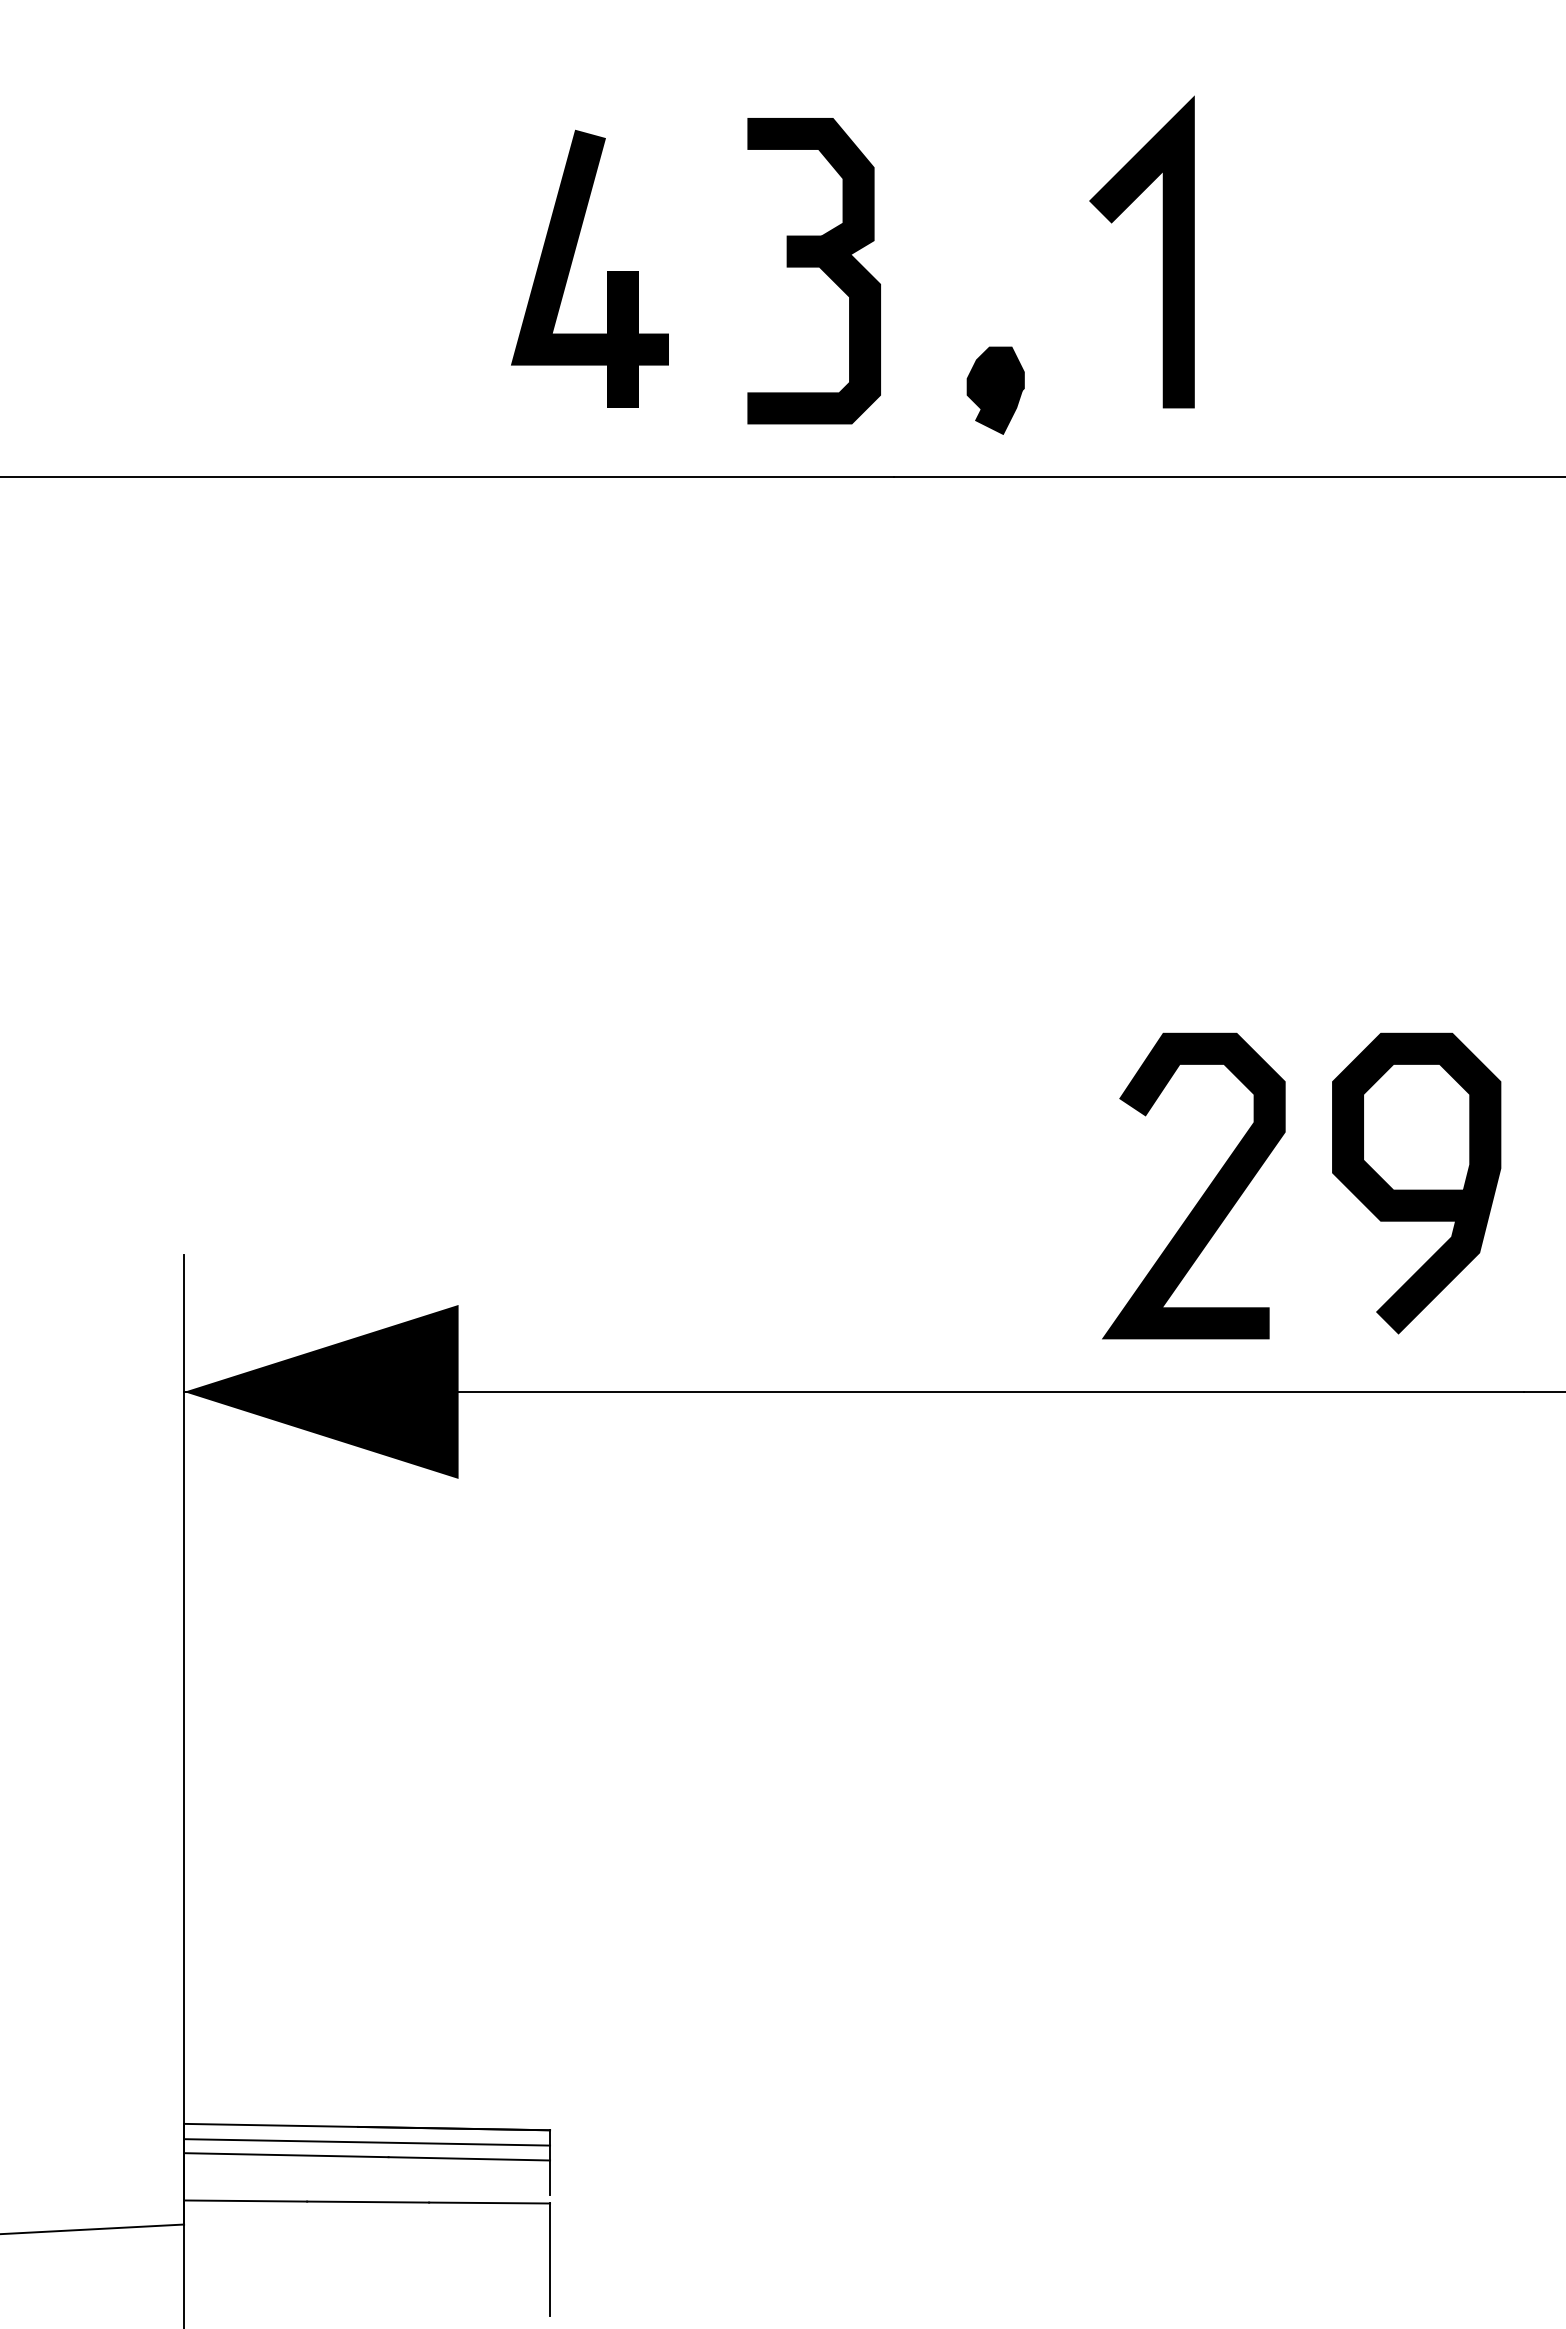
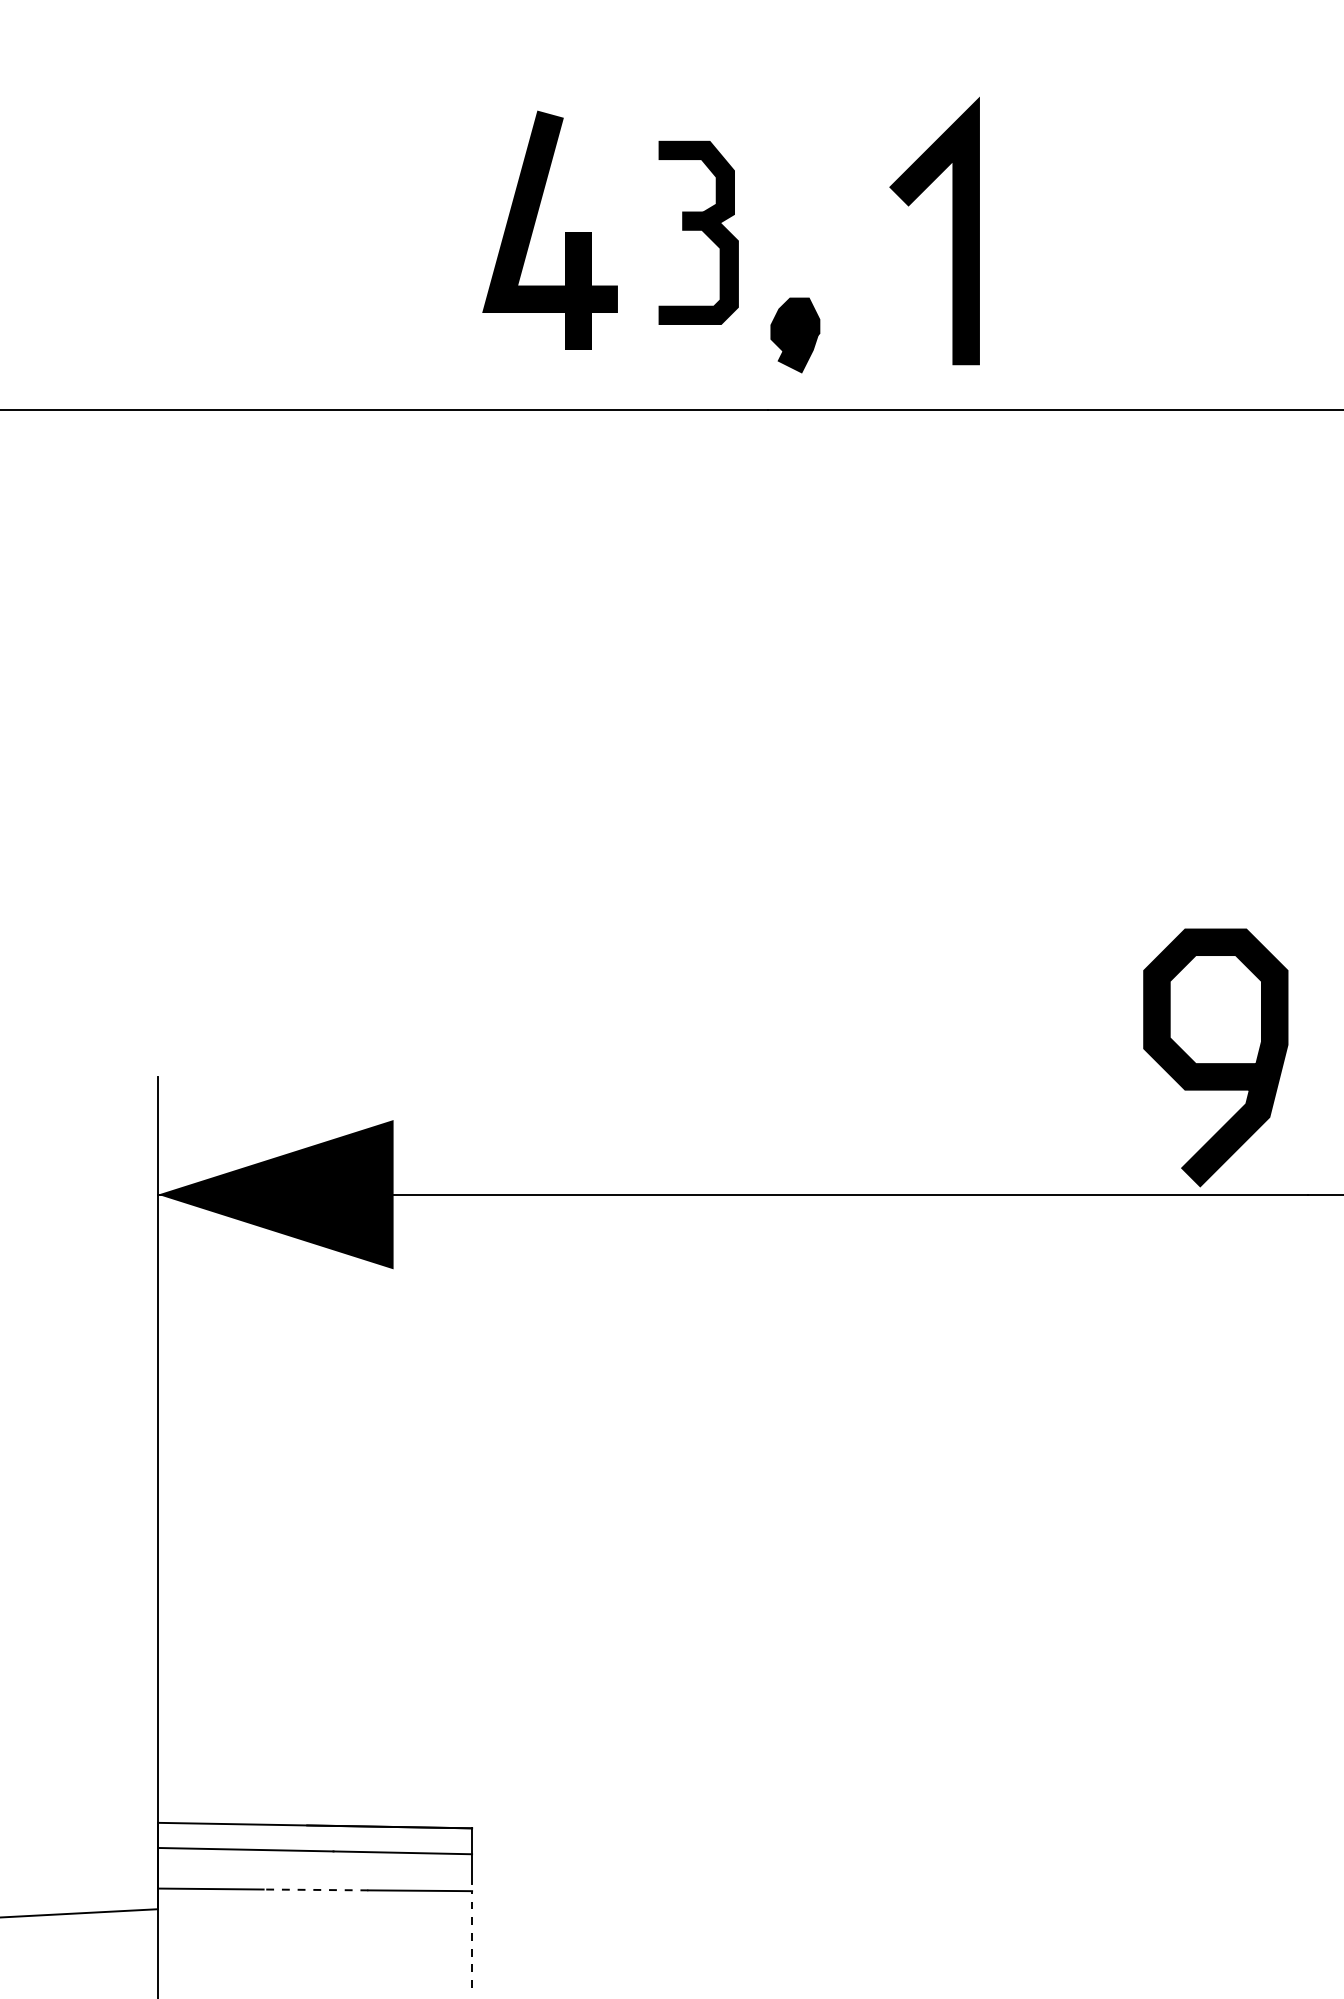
line: (1162, 251) -> (952, 230), moved
part: (572, 262) -> (535, 224), moved
part: (813, 271) -> (698, 233), size x0.7
part: (995, 390) -> (795, 335), moved
curve: (1416, 1189) -> (1215, 1063), moved
curve: (1203, 1193) -> (1032, 1024), removed
line: (367, 2142) -> (315, 1838), removed
line: (368, 2202) -> (316, 1890), solid -> dashed
line: (550, 2259) -> (472, 1939), solid -> dashed

